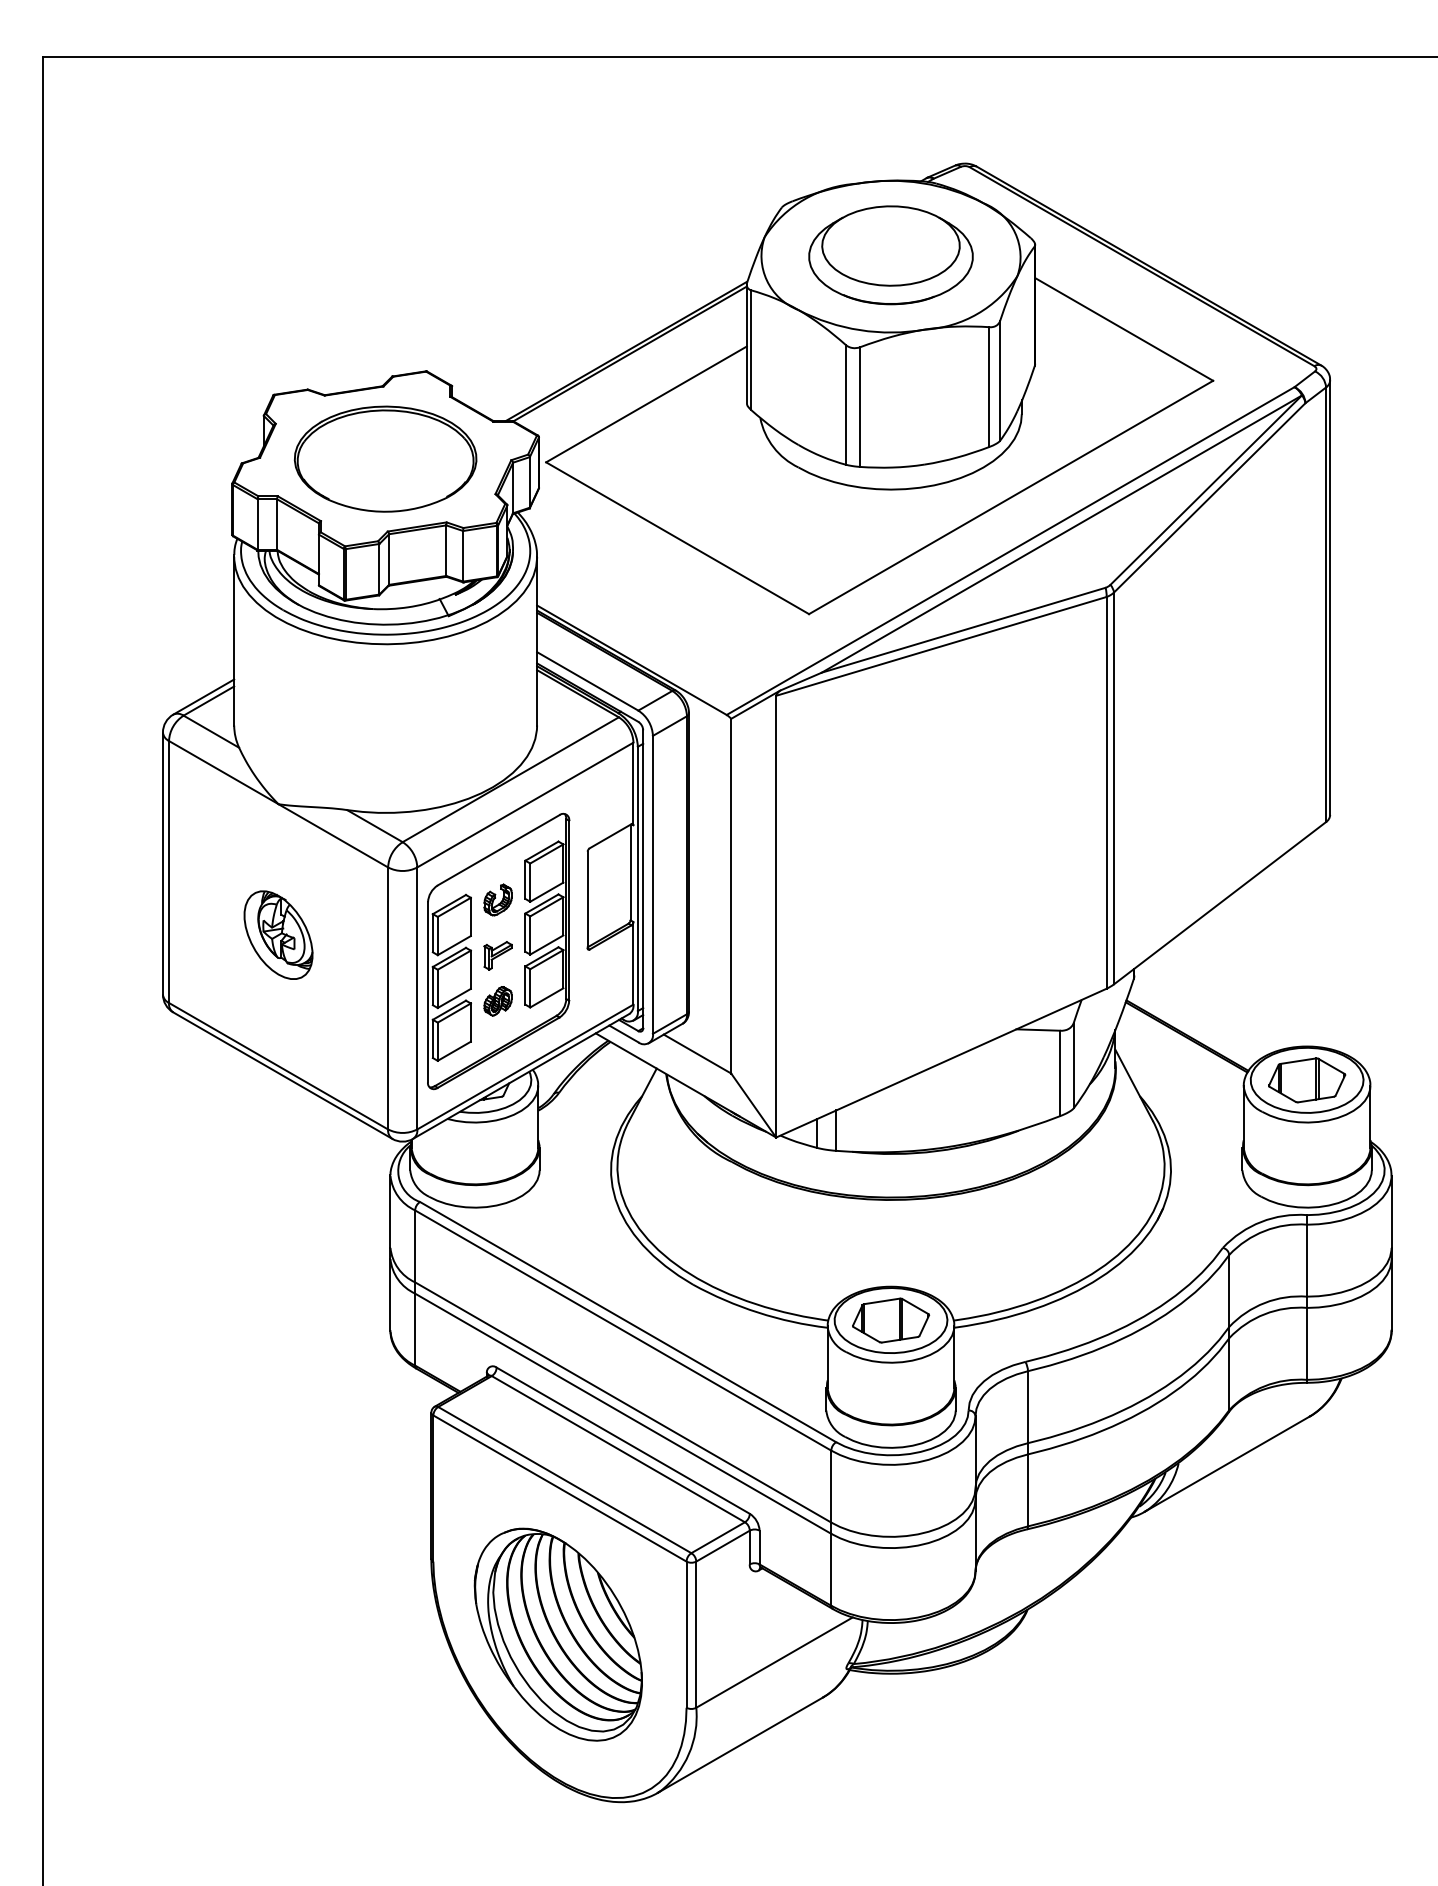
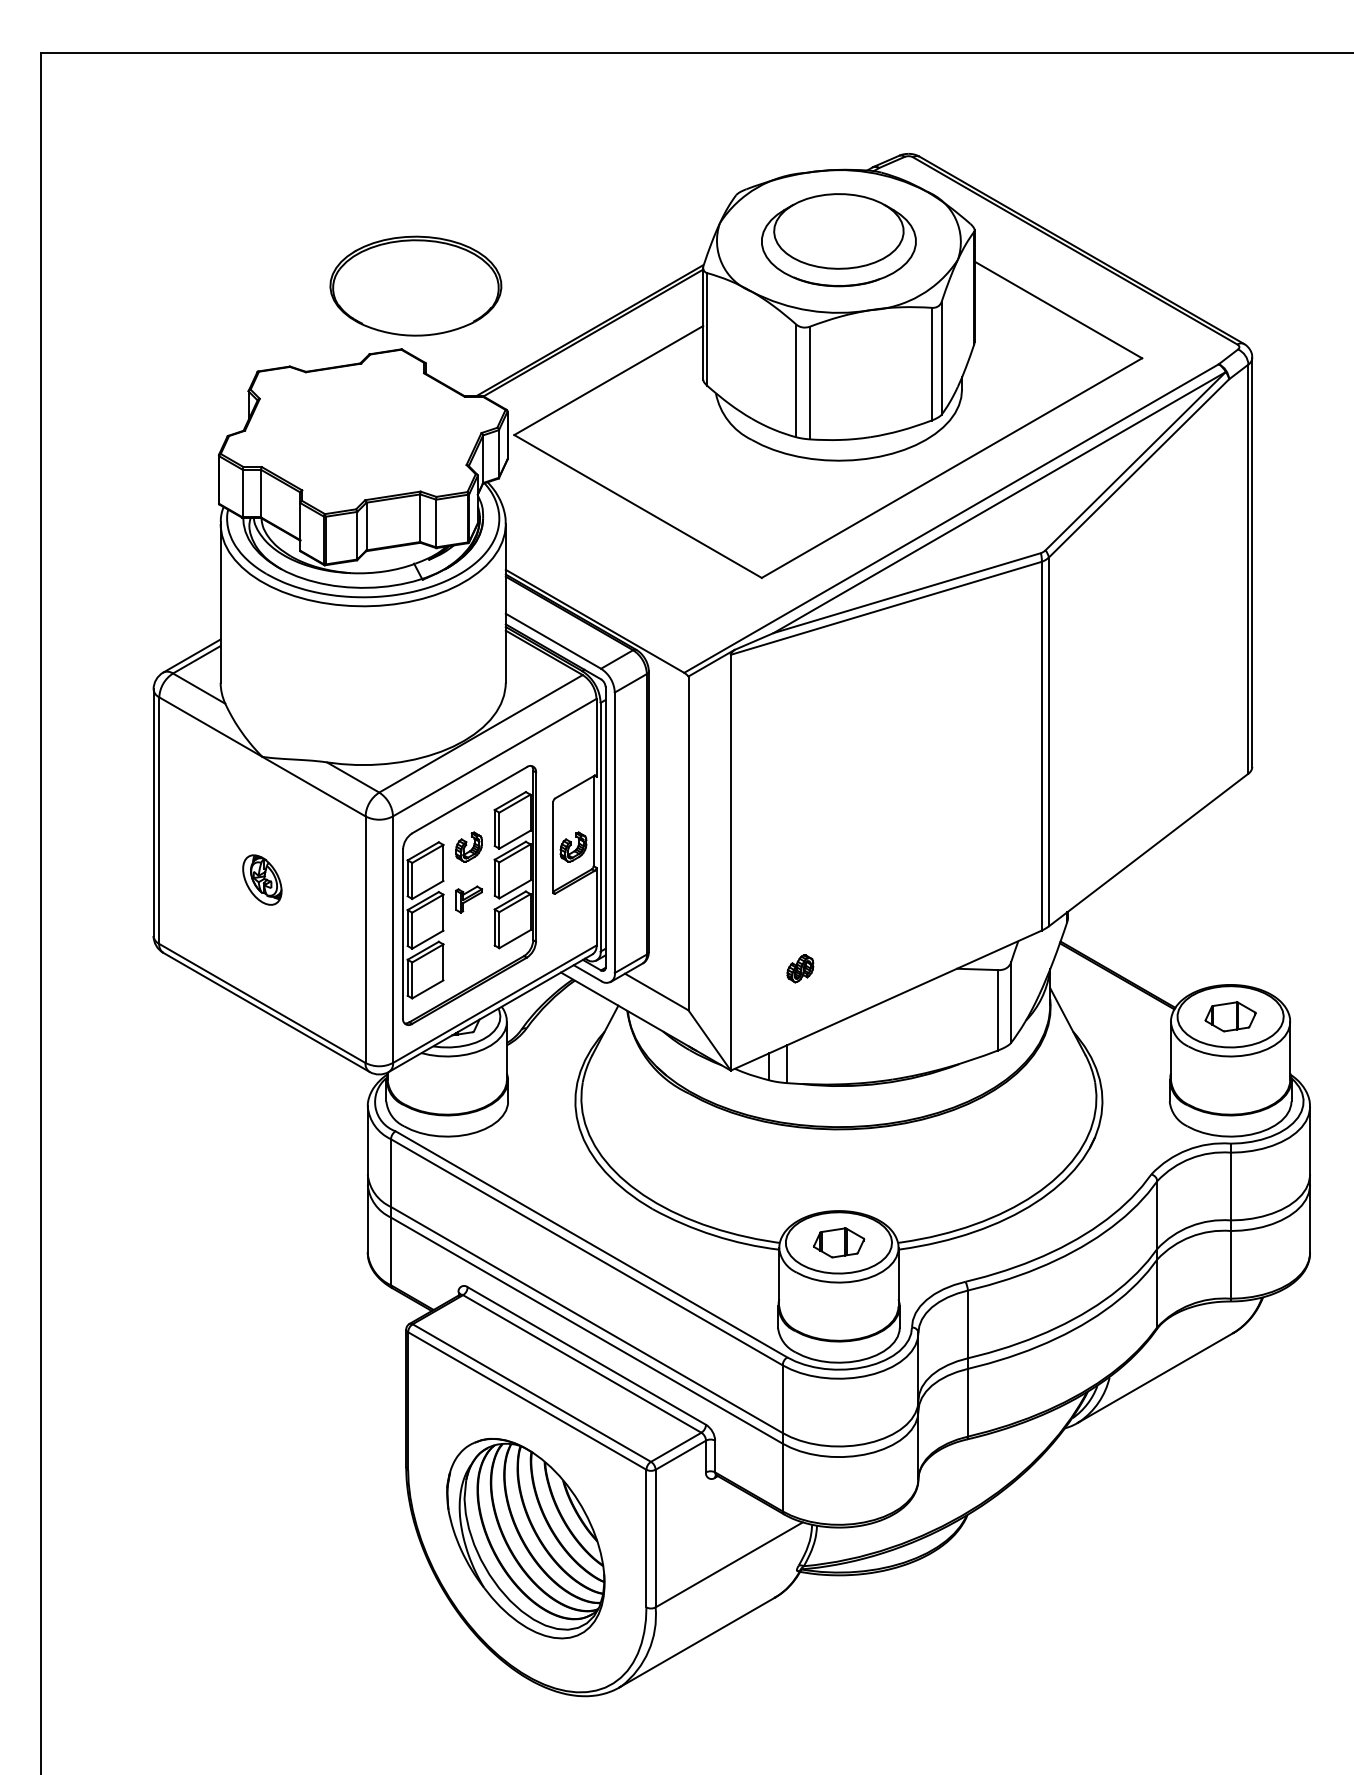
part: (385, 458) -> (415, 285), moved
part: (608, 899) -> (572, 846), added
part: (278, 934) -> (262, 879), size x0.6
part: (497, 1001) -> (799, 968), moved
part: (1307, 1080) -> (1230, 1016), size x0.7
part: (891, 1320) -> (839, 1242), size x0.7

